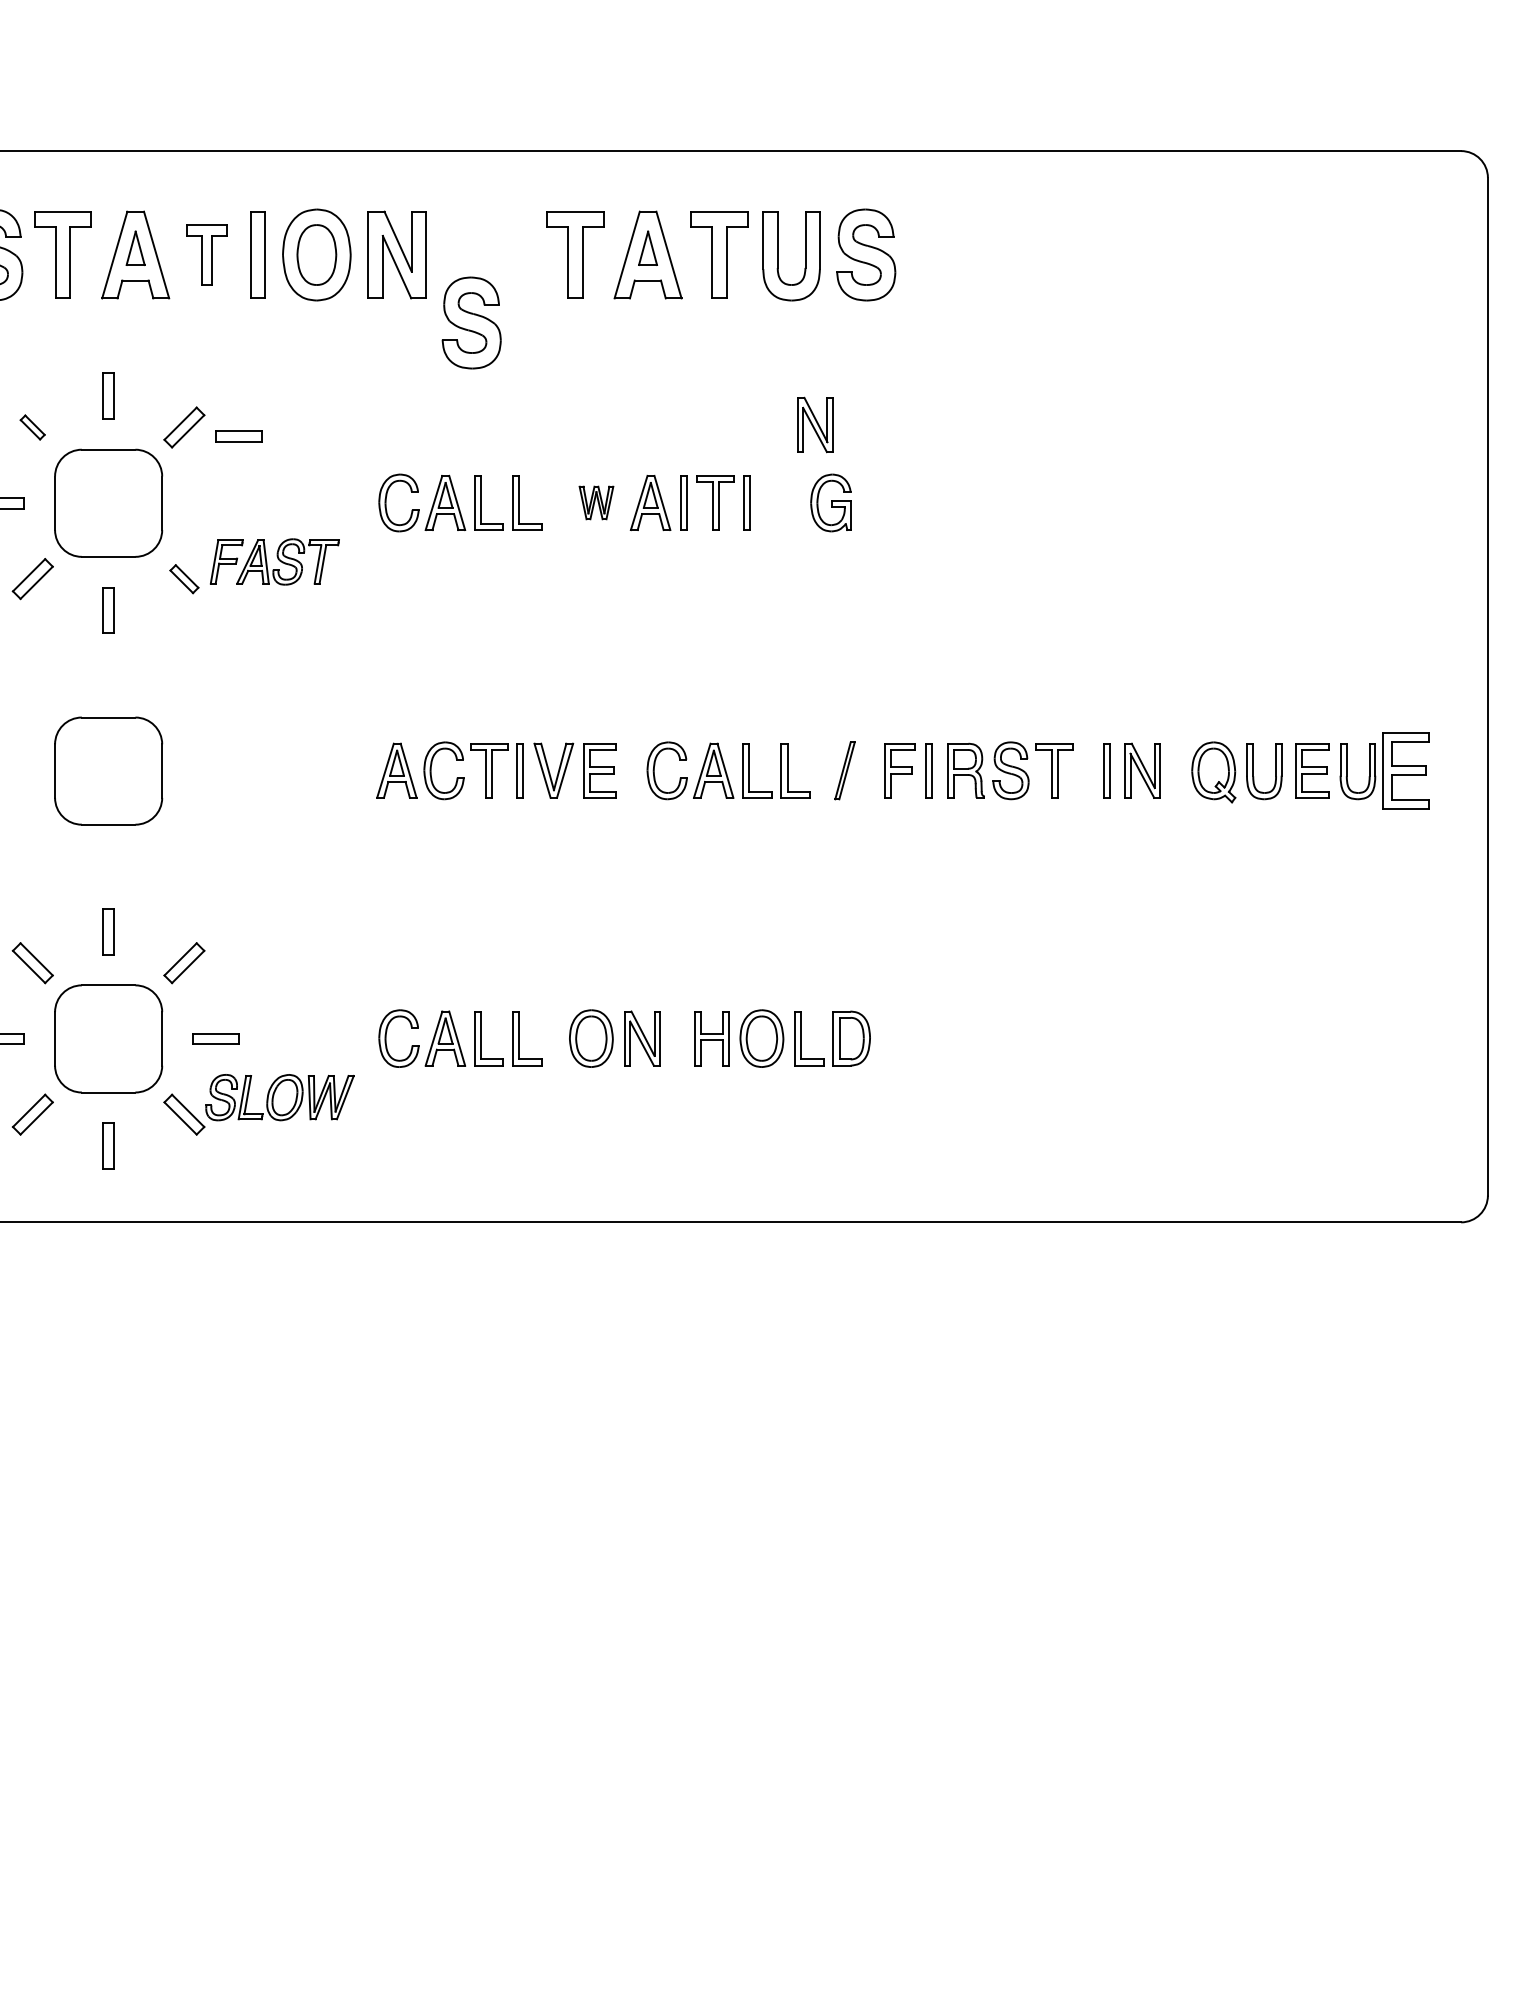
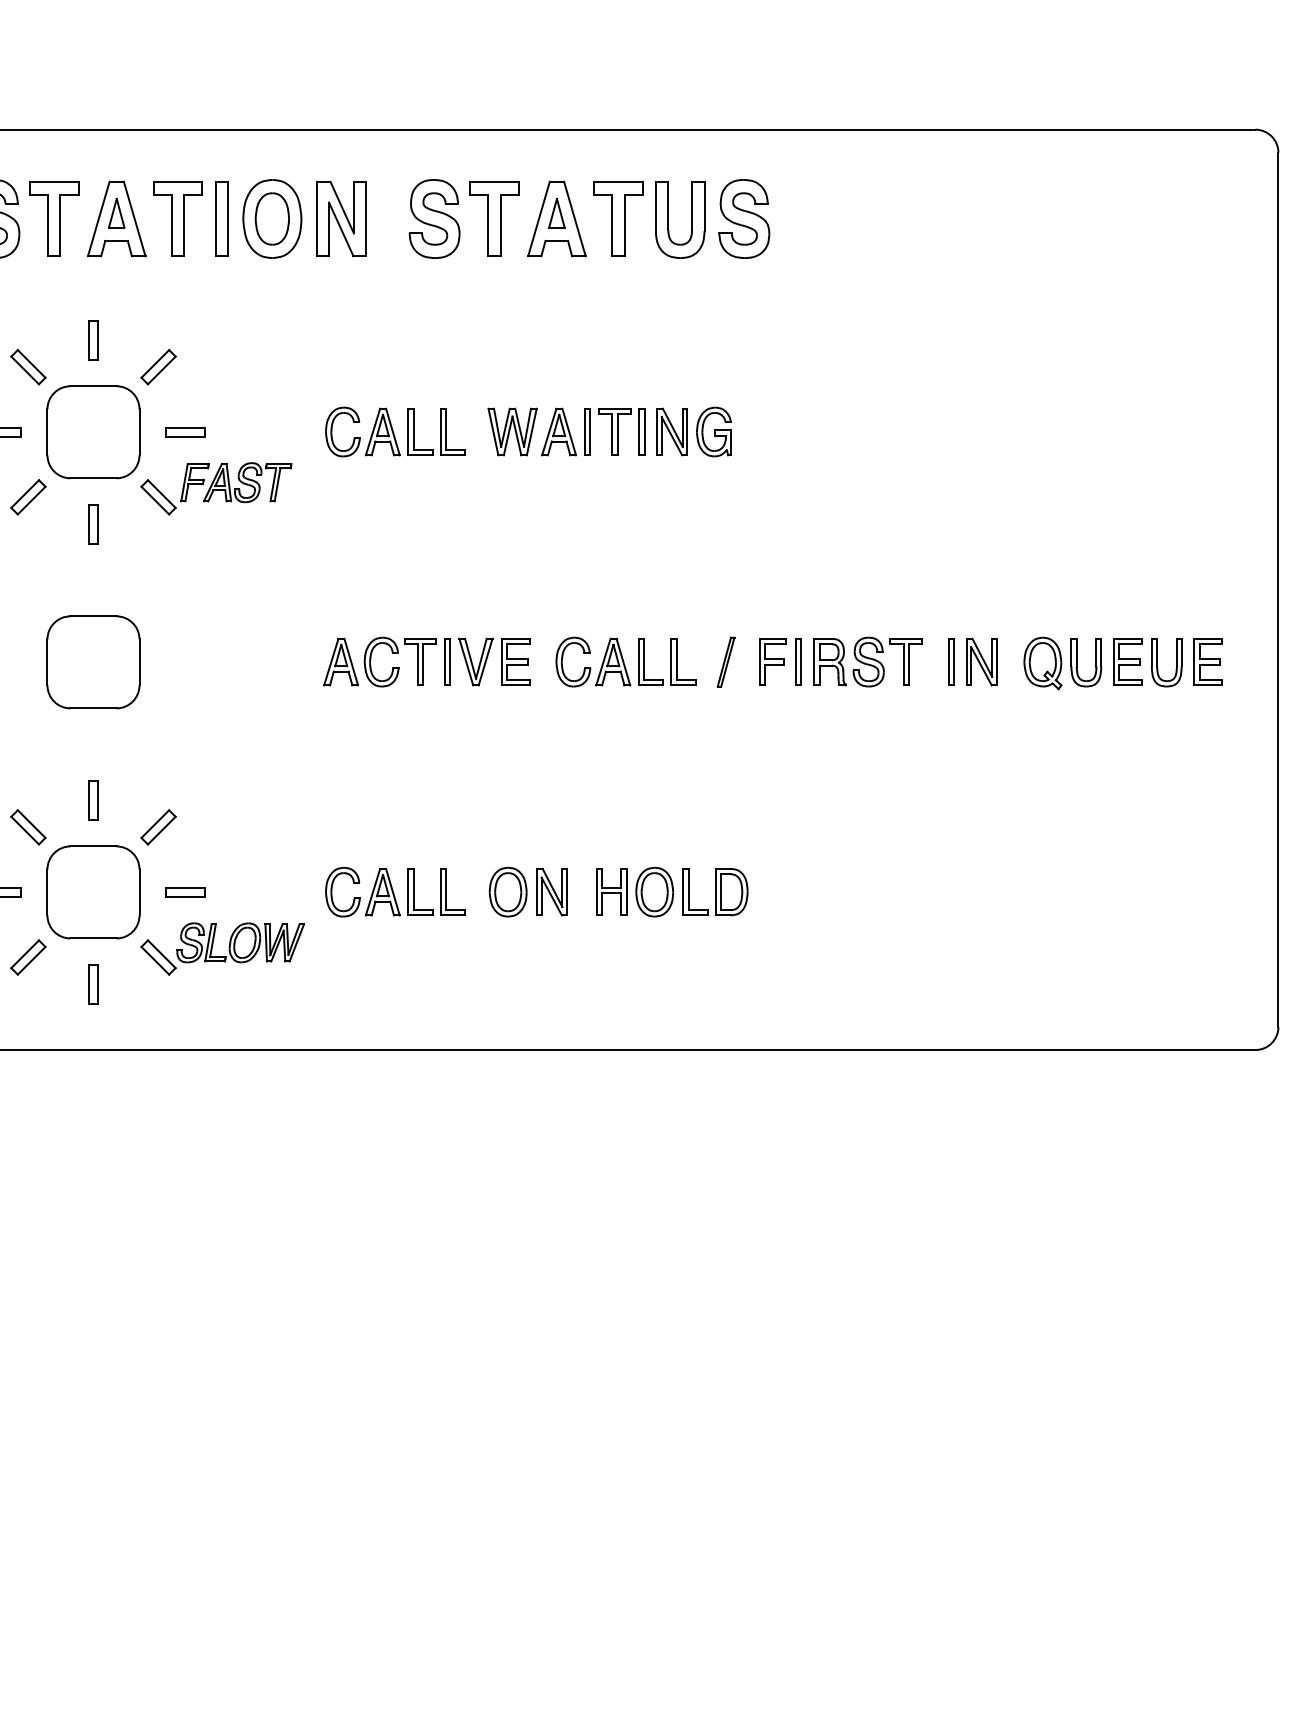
part: (206, 254) -> (177, 218), size x1.43
part: (471, 322) -> (434, 218), moved
part: (815, 424) -> (672, 431), moved
part: (32, 427) -> (28, 367), size x1.67
part: (238, 436) -> (185, 432), moved
part: (596, 502) -> (512, 431), size x1.67
part: (184, 579) -> (158, 497), size x1.43
part: (1405, 770) -> (1207, 661), size x0.71

